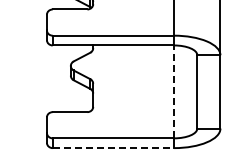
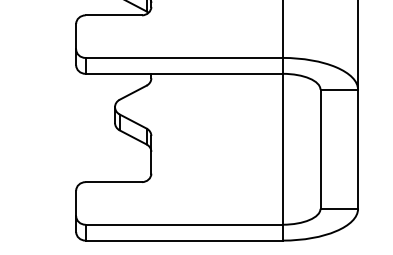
line: (174, 91) -> (283, 148), dashed -> solid
line: (113, 148) -> (184, 241), dashed -> solid

